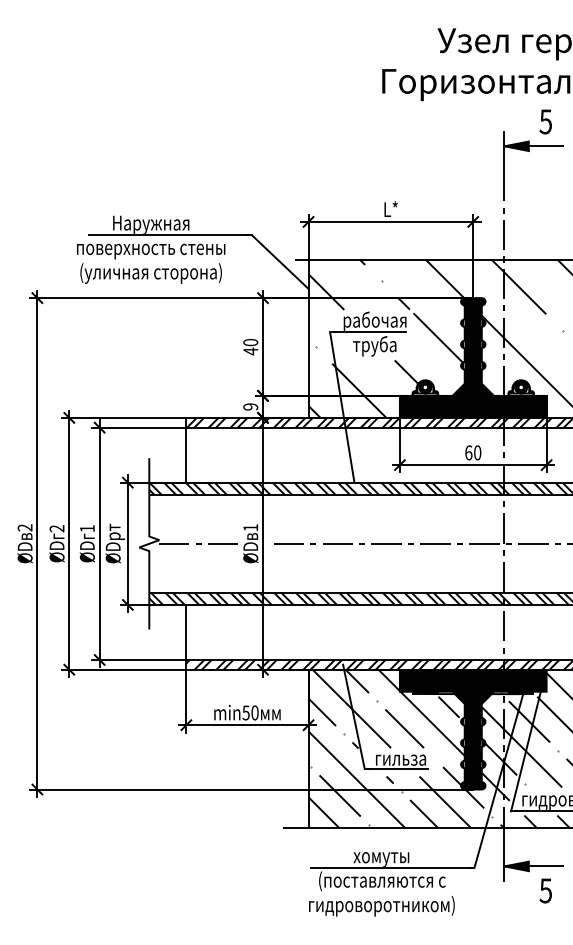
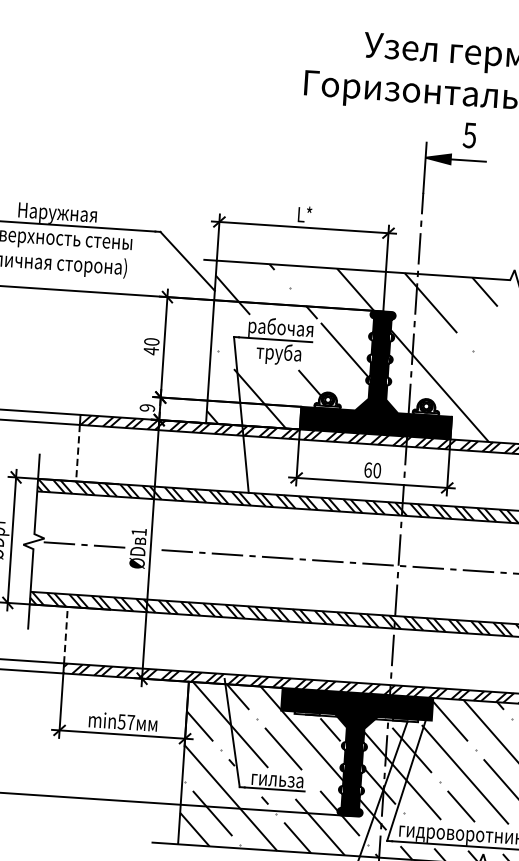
line: (186, 455) -> (78, 453), solid -> dashed
line: (186, 632) -> (66, 635), solid -> dashed
text: (254, 712) -> (130, 722), min50 -> min57

